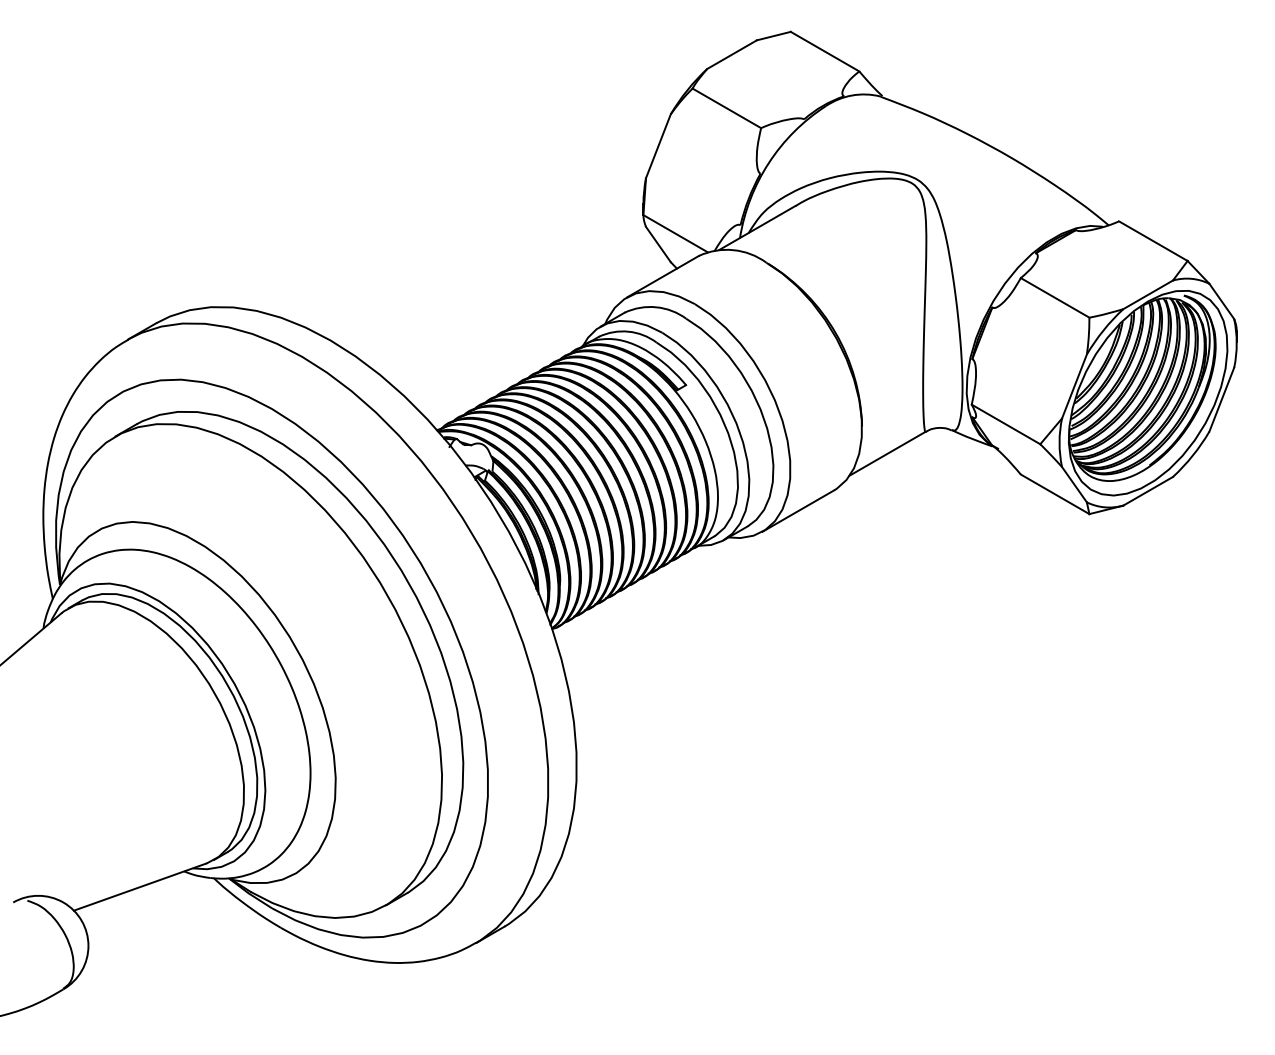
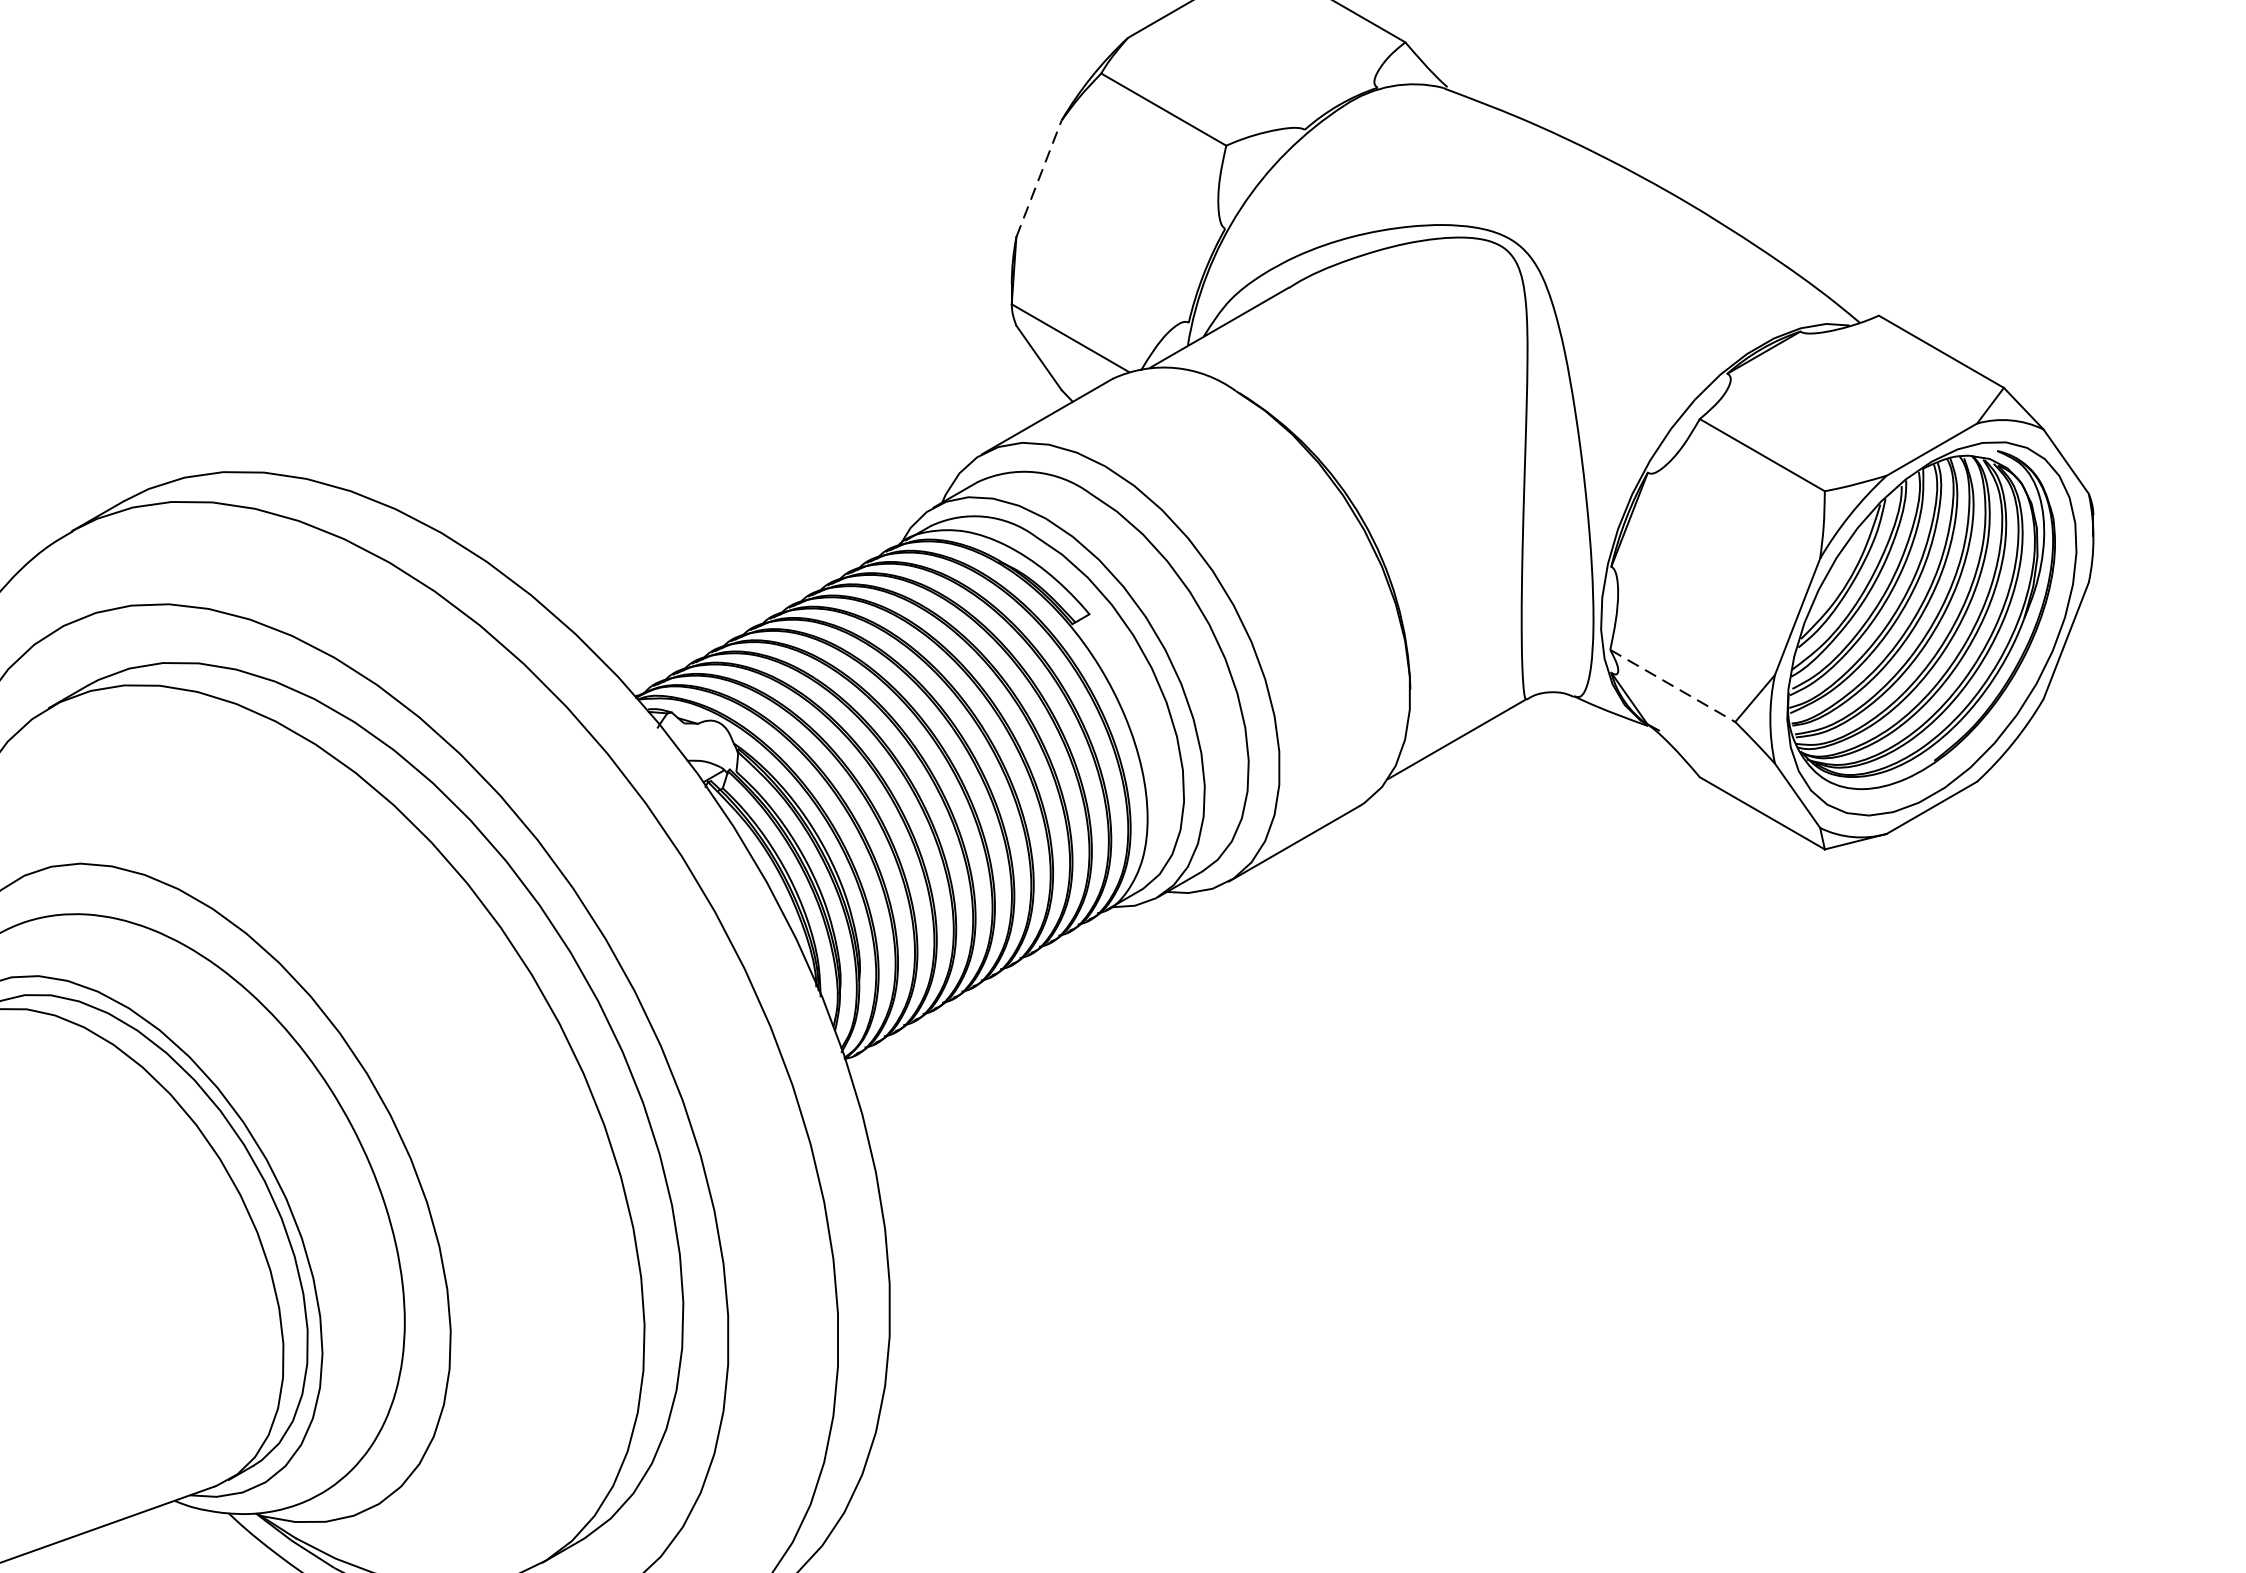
line: (658, 145) -> (1039, 177), solid -> dashed
line: (1006, 424) -> (1673, 686), solid -> dashed

